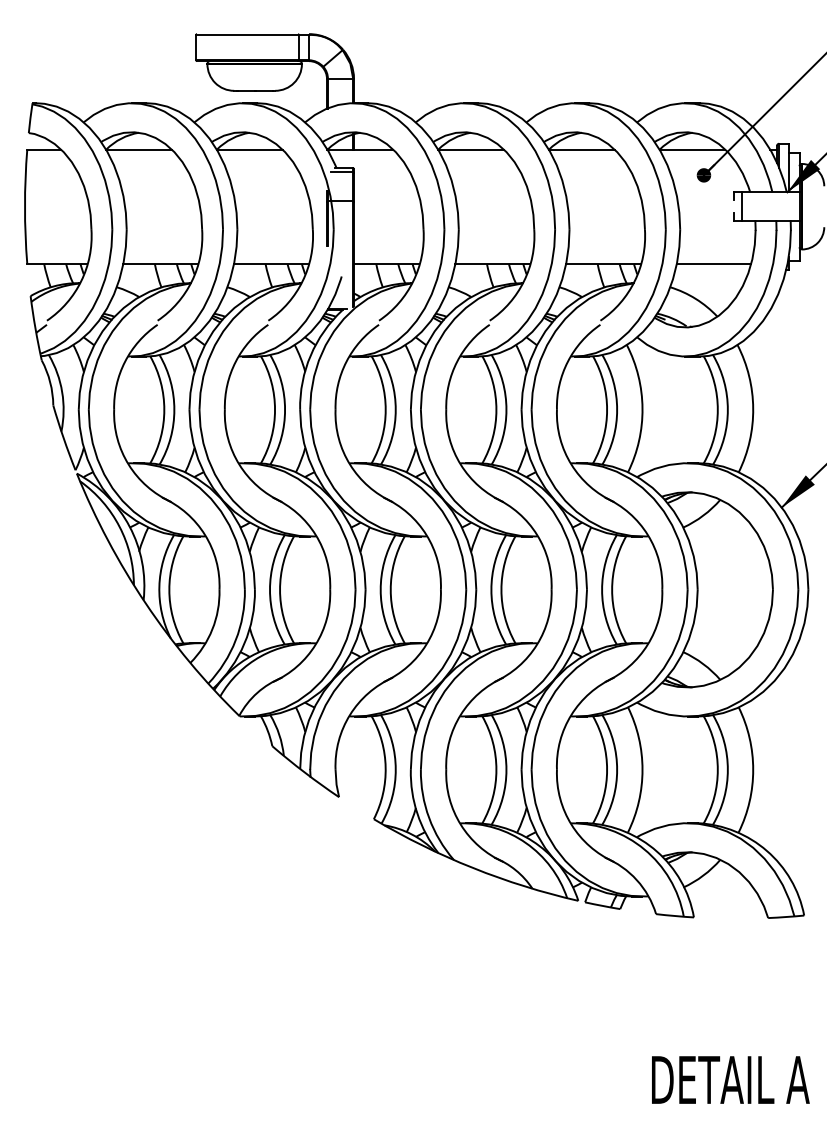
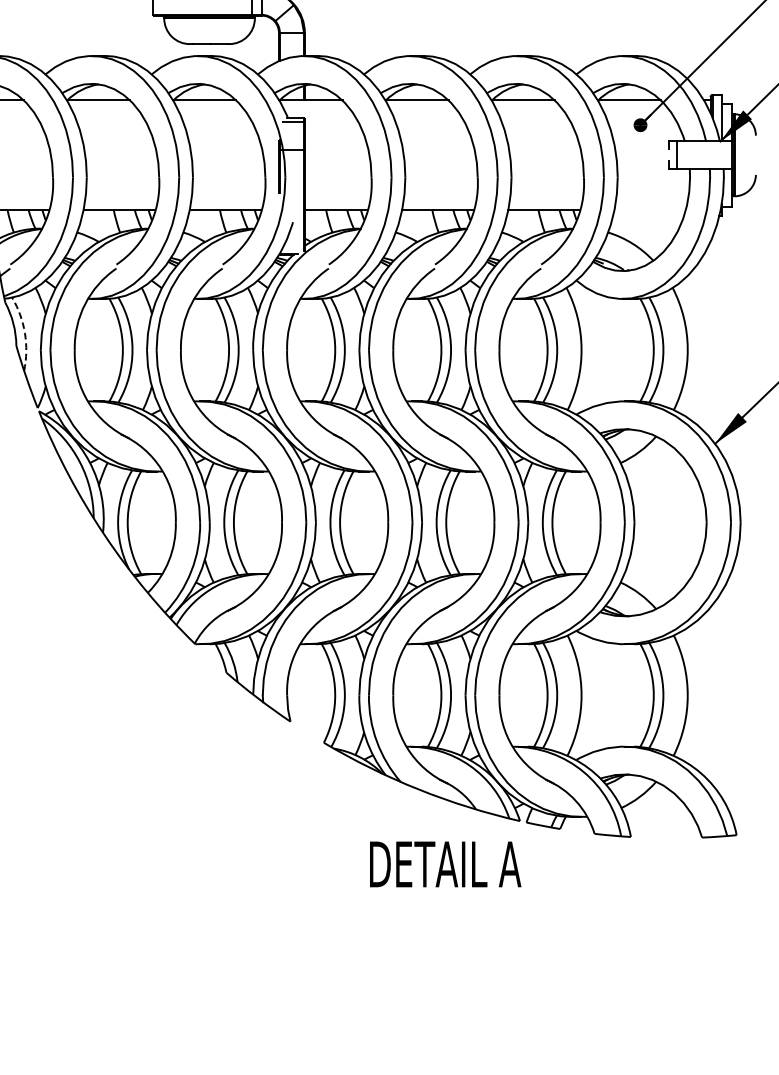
line: (713, 263) -> (649, 209), removed
arc: (62, 392) -> (25, 333), solid -> dashed
text: (730, 1079) -> (445, 863), moved

